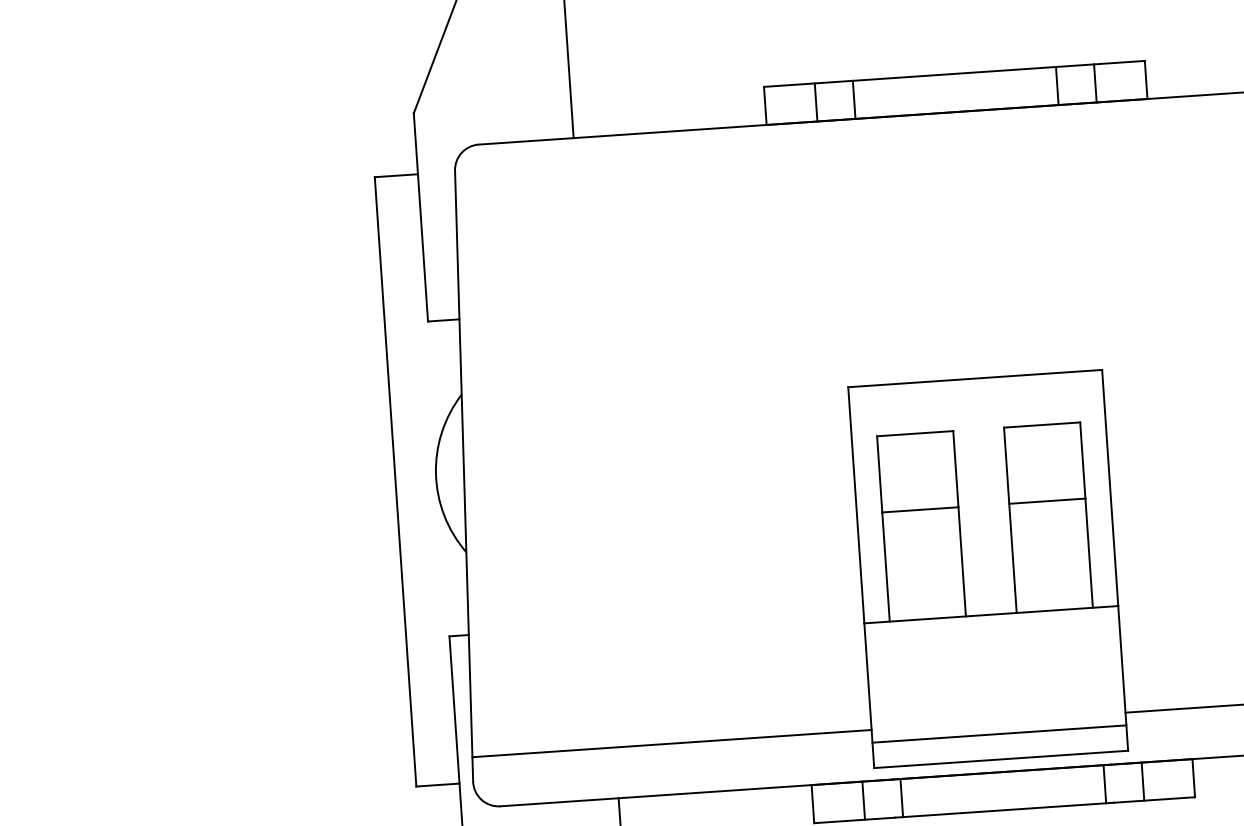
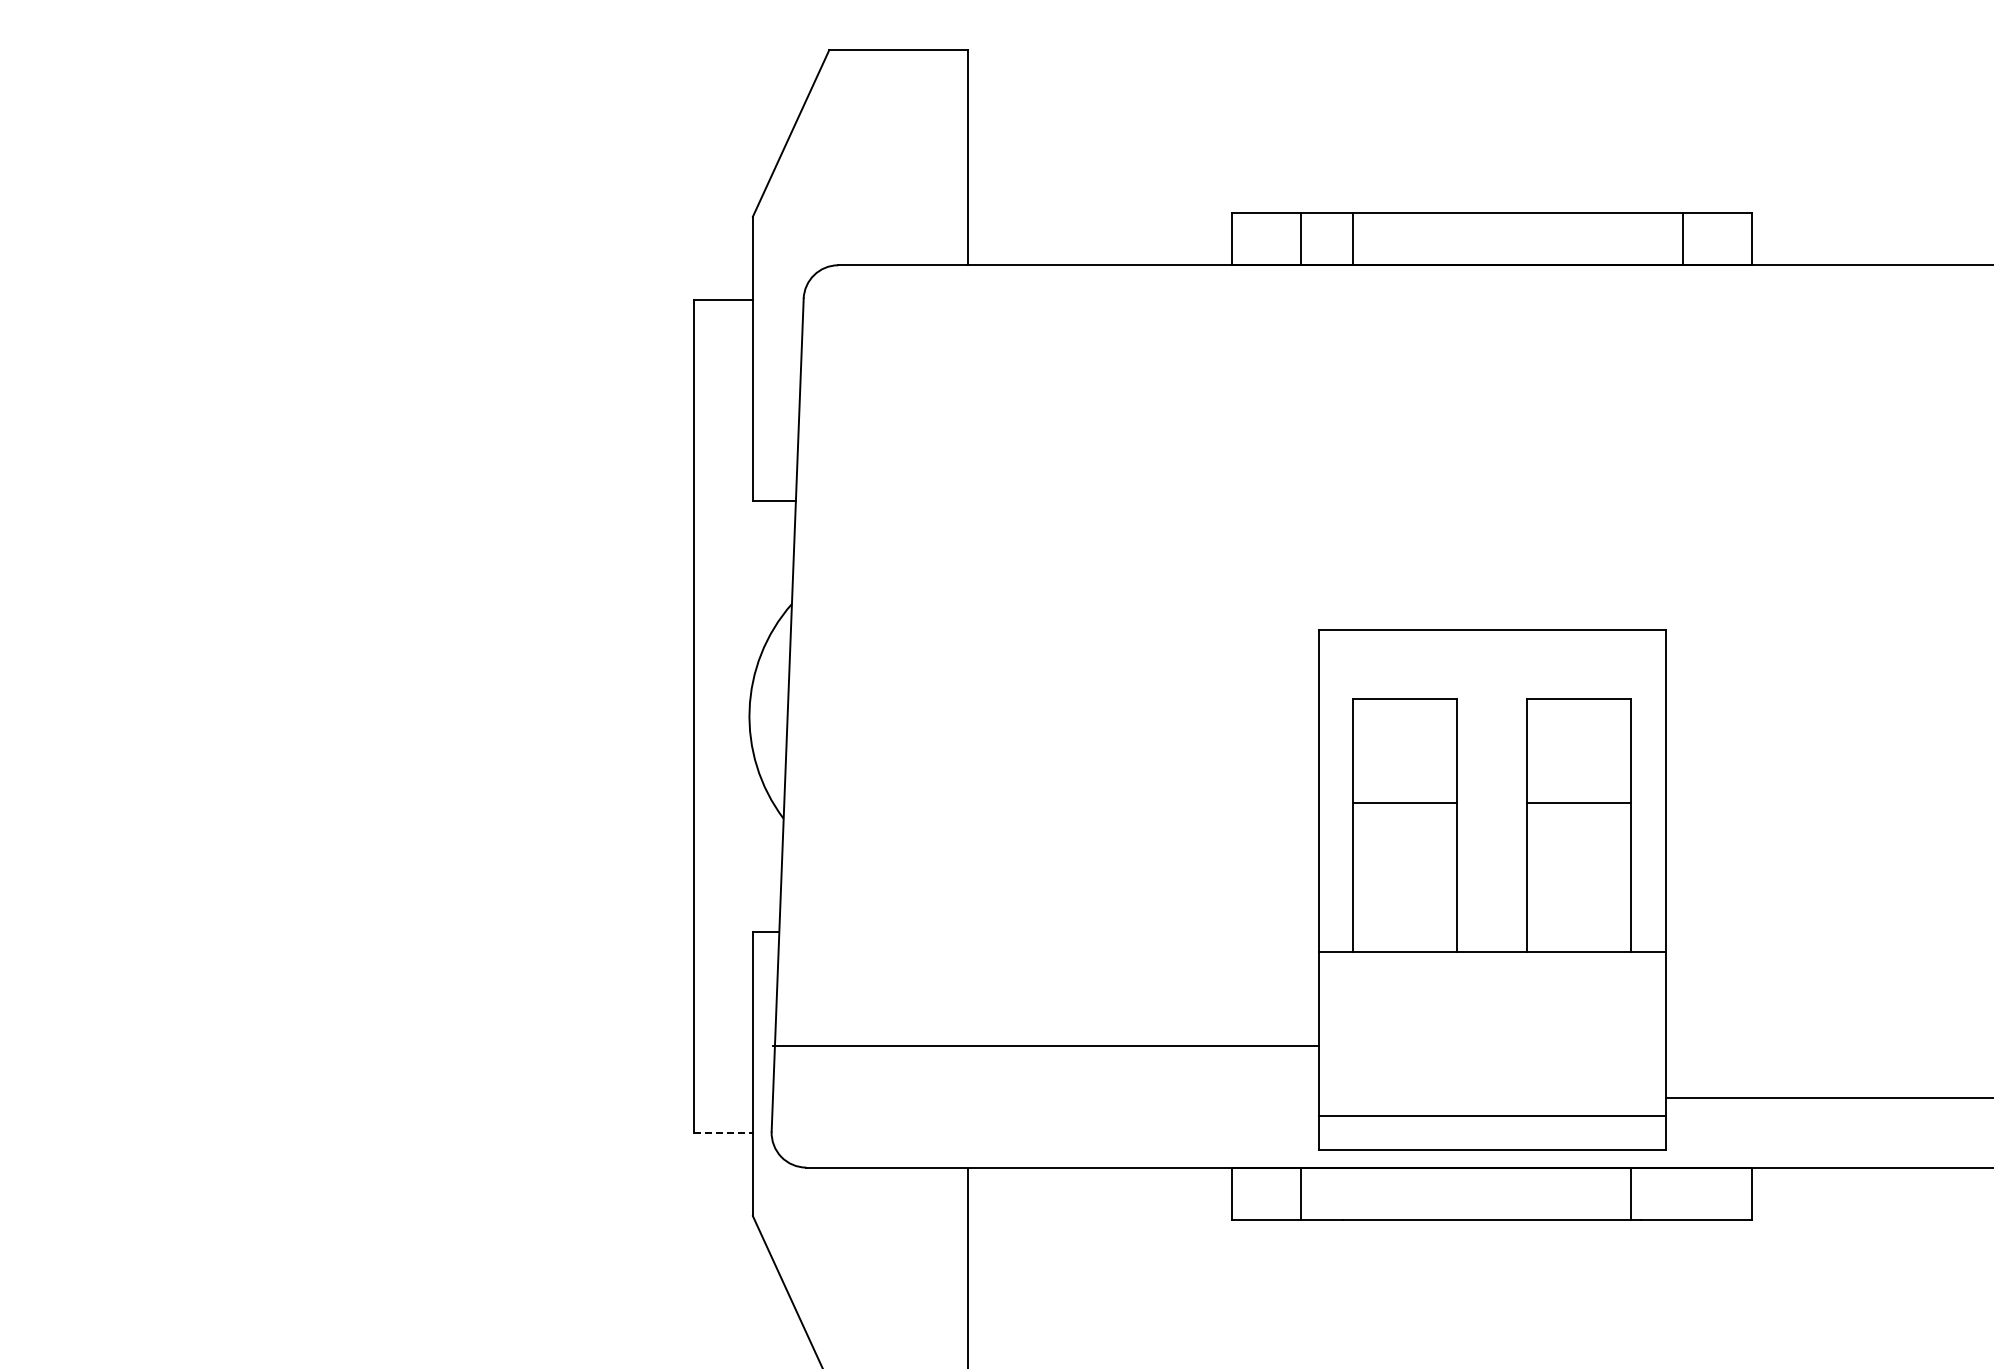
line: (1056, 86) -> (1630, 239), removed
line: (671, 743) -> (1045, 1046), moved
line: (1142, 781) -> (1682, 1193), removed
line: (437, 784) -> (723, 1132), solid -> dashed
line: (901, 797) -> (1353, 1193), removed

